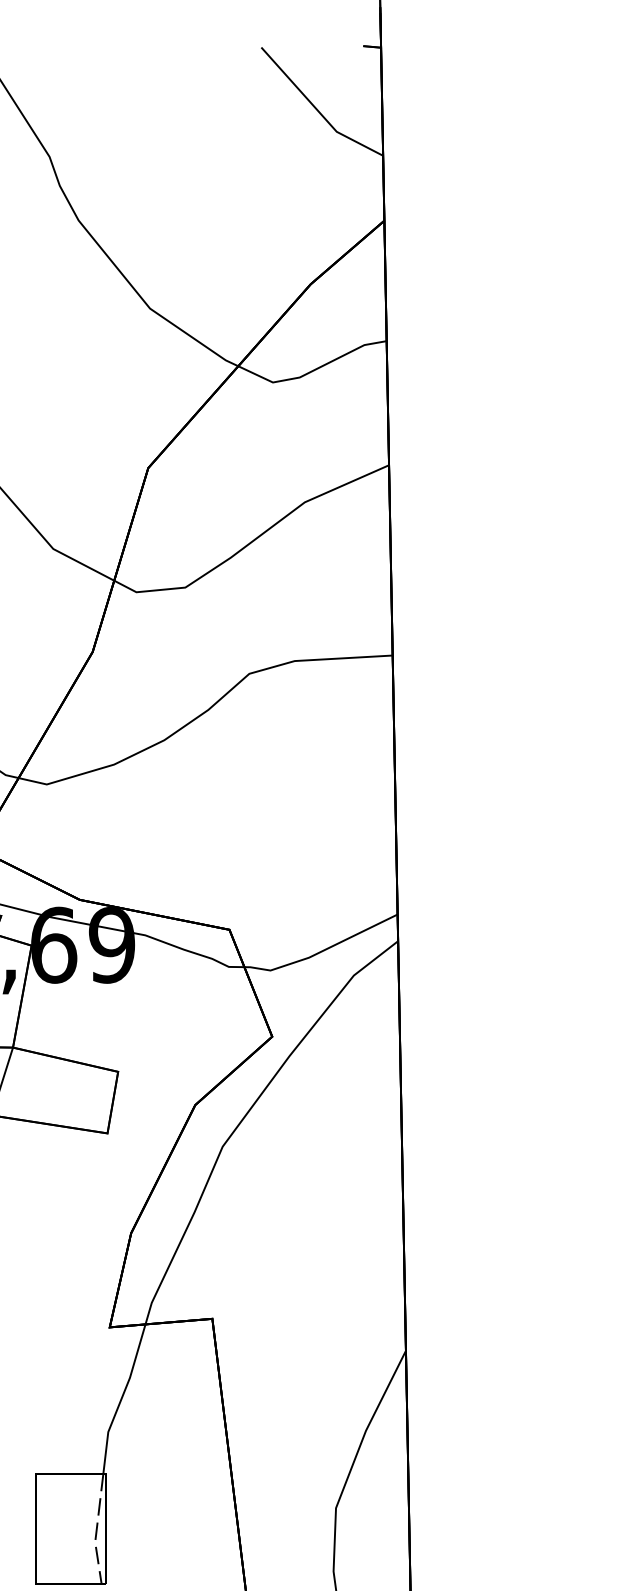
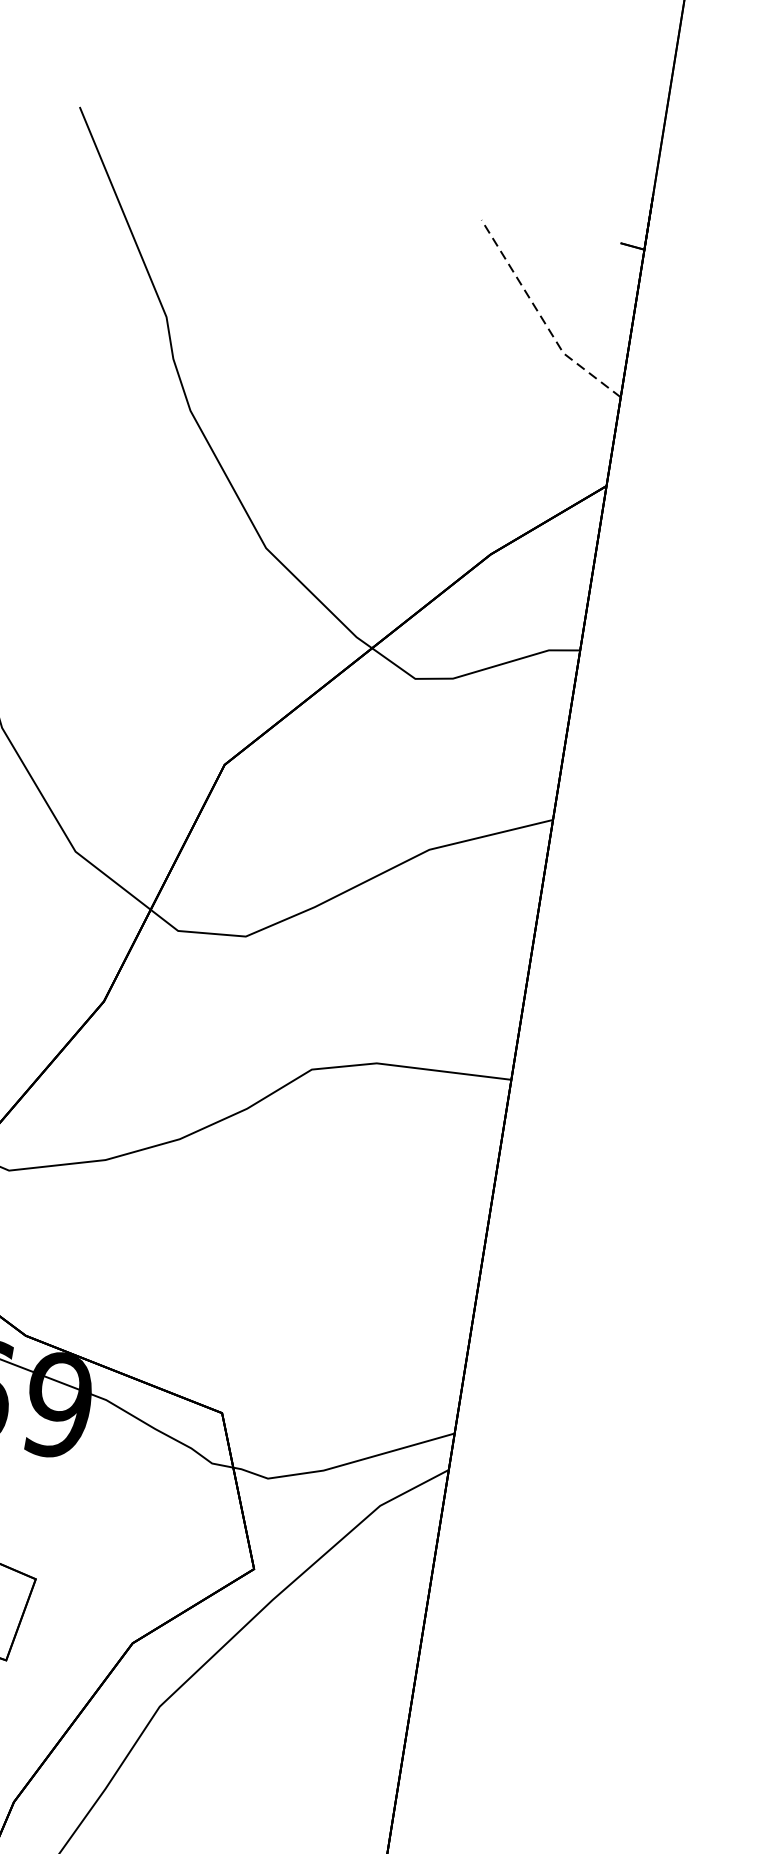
line: (316, 109) -> (541, 317), solid -> dashed

